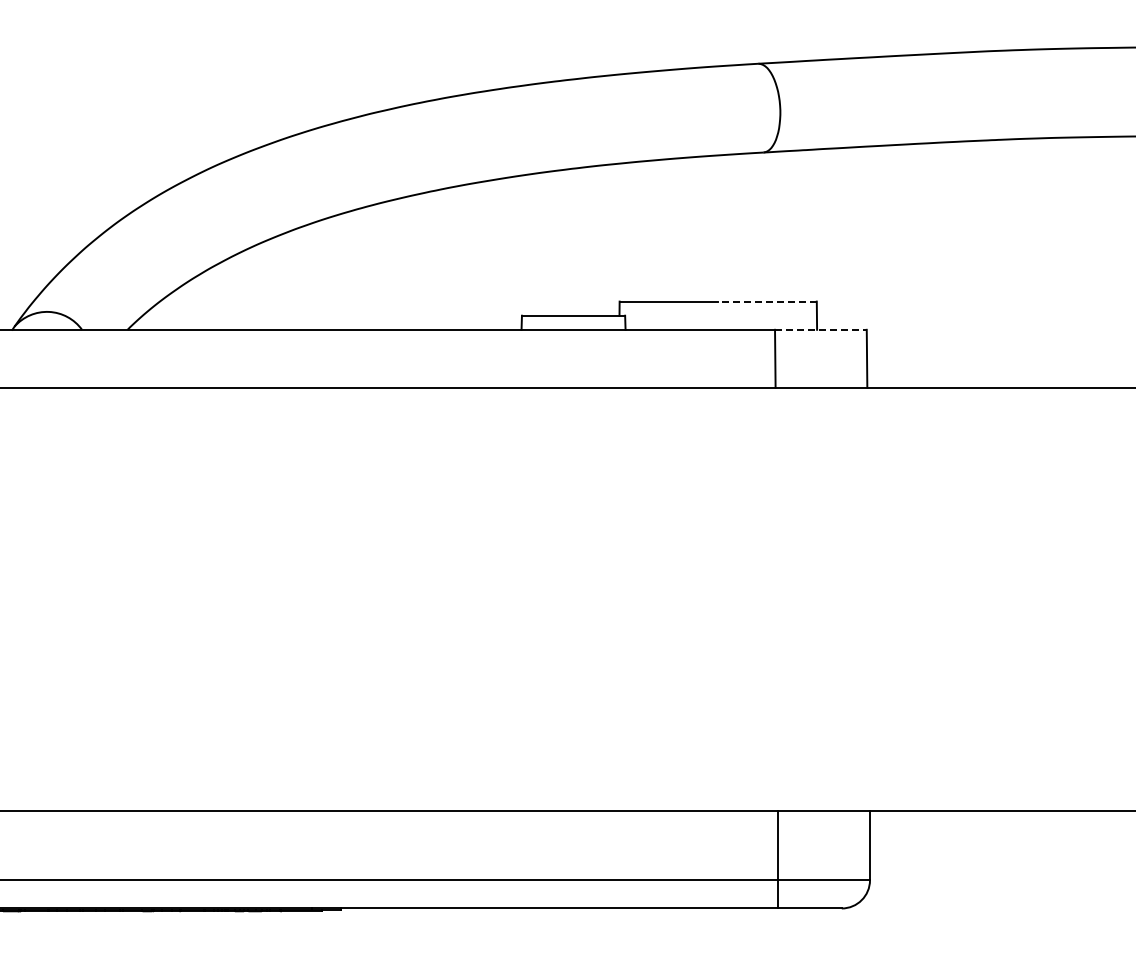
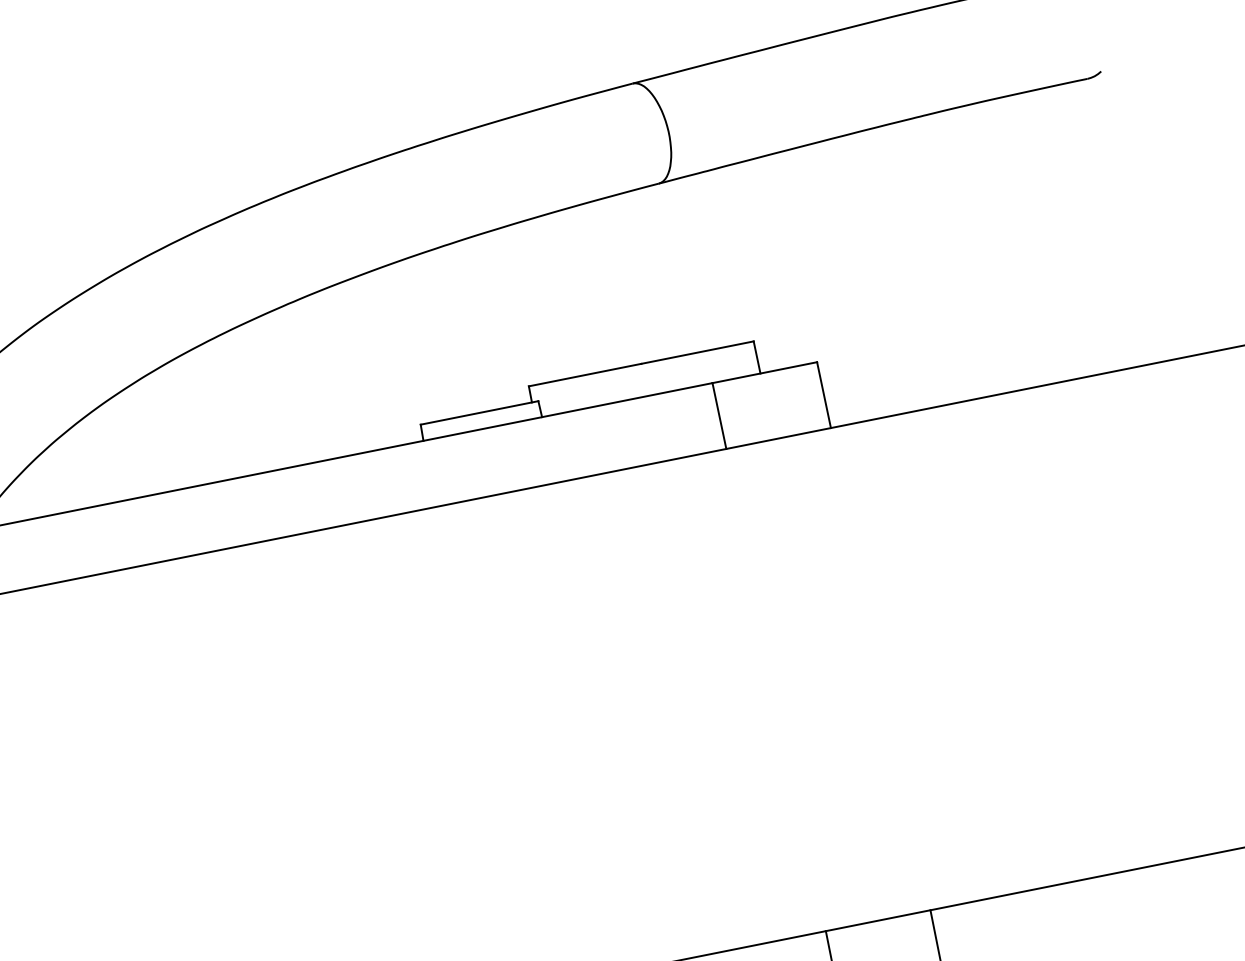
line: (767, 301) -> (697, 352), dashed -> solid
line: (820, 329) -> (764, 372), dashed -> solid

